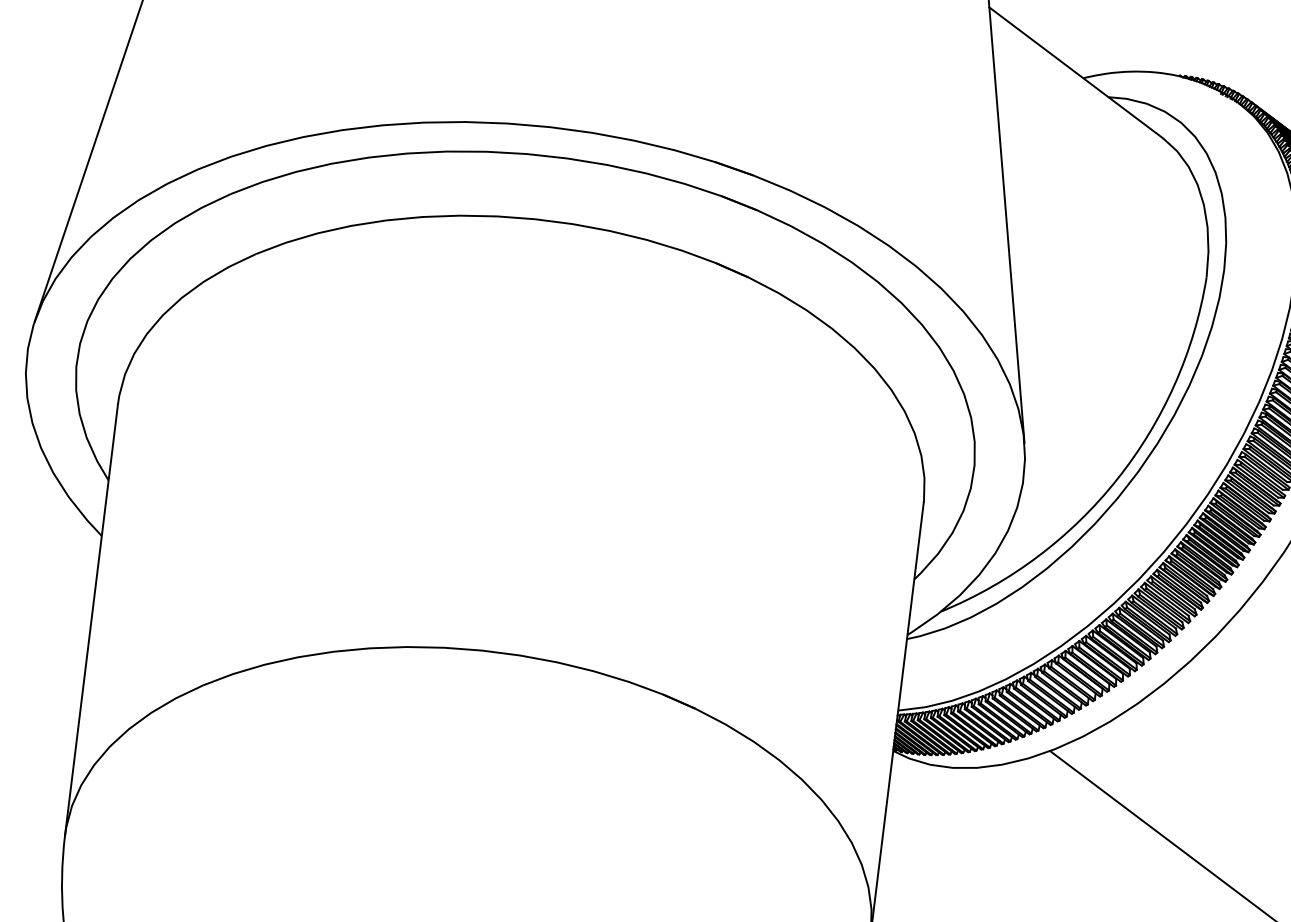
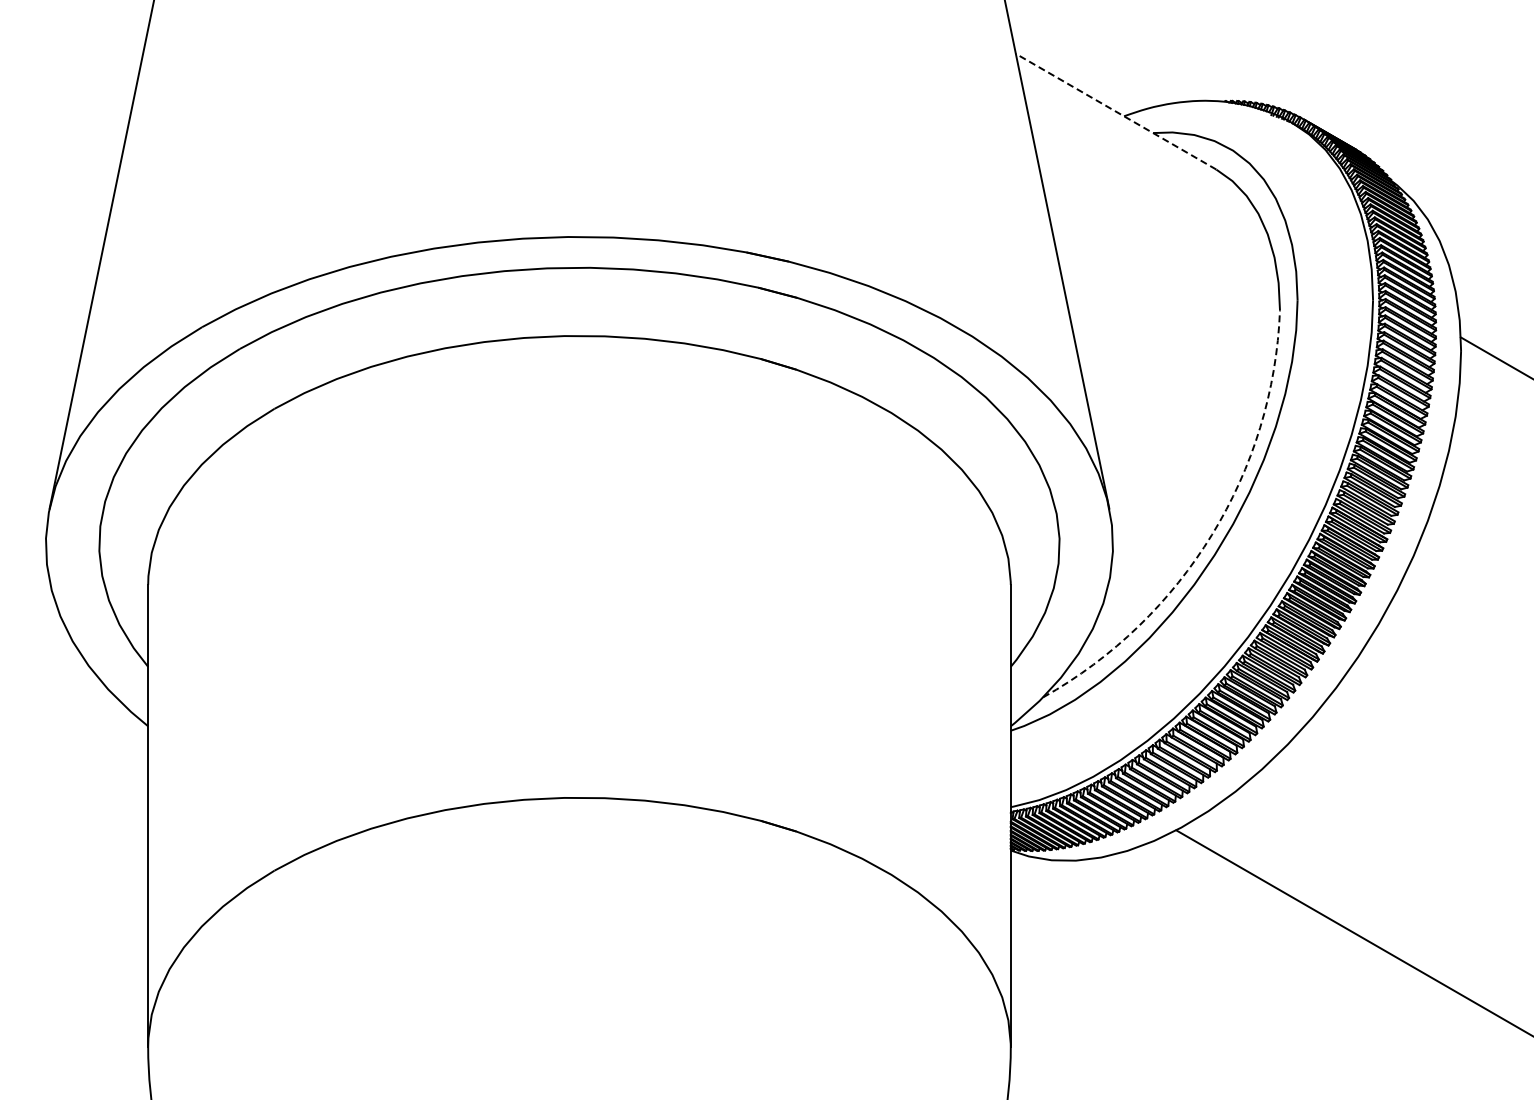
line: (1076, 72) -> (1116, 111), solid -> dashed
arc: (1117, 478) -> (1212, 534), solid -> dashed

